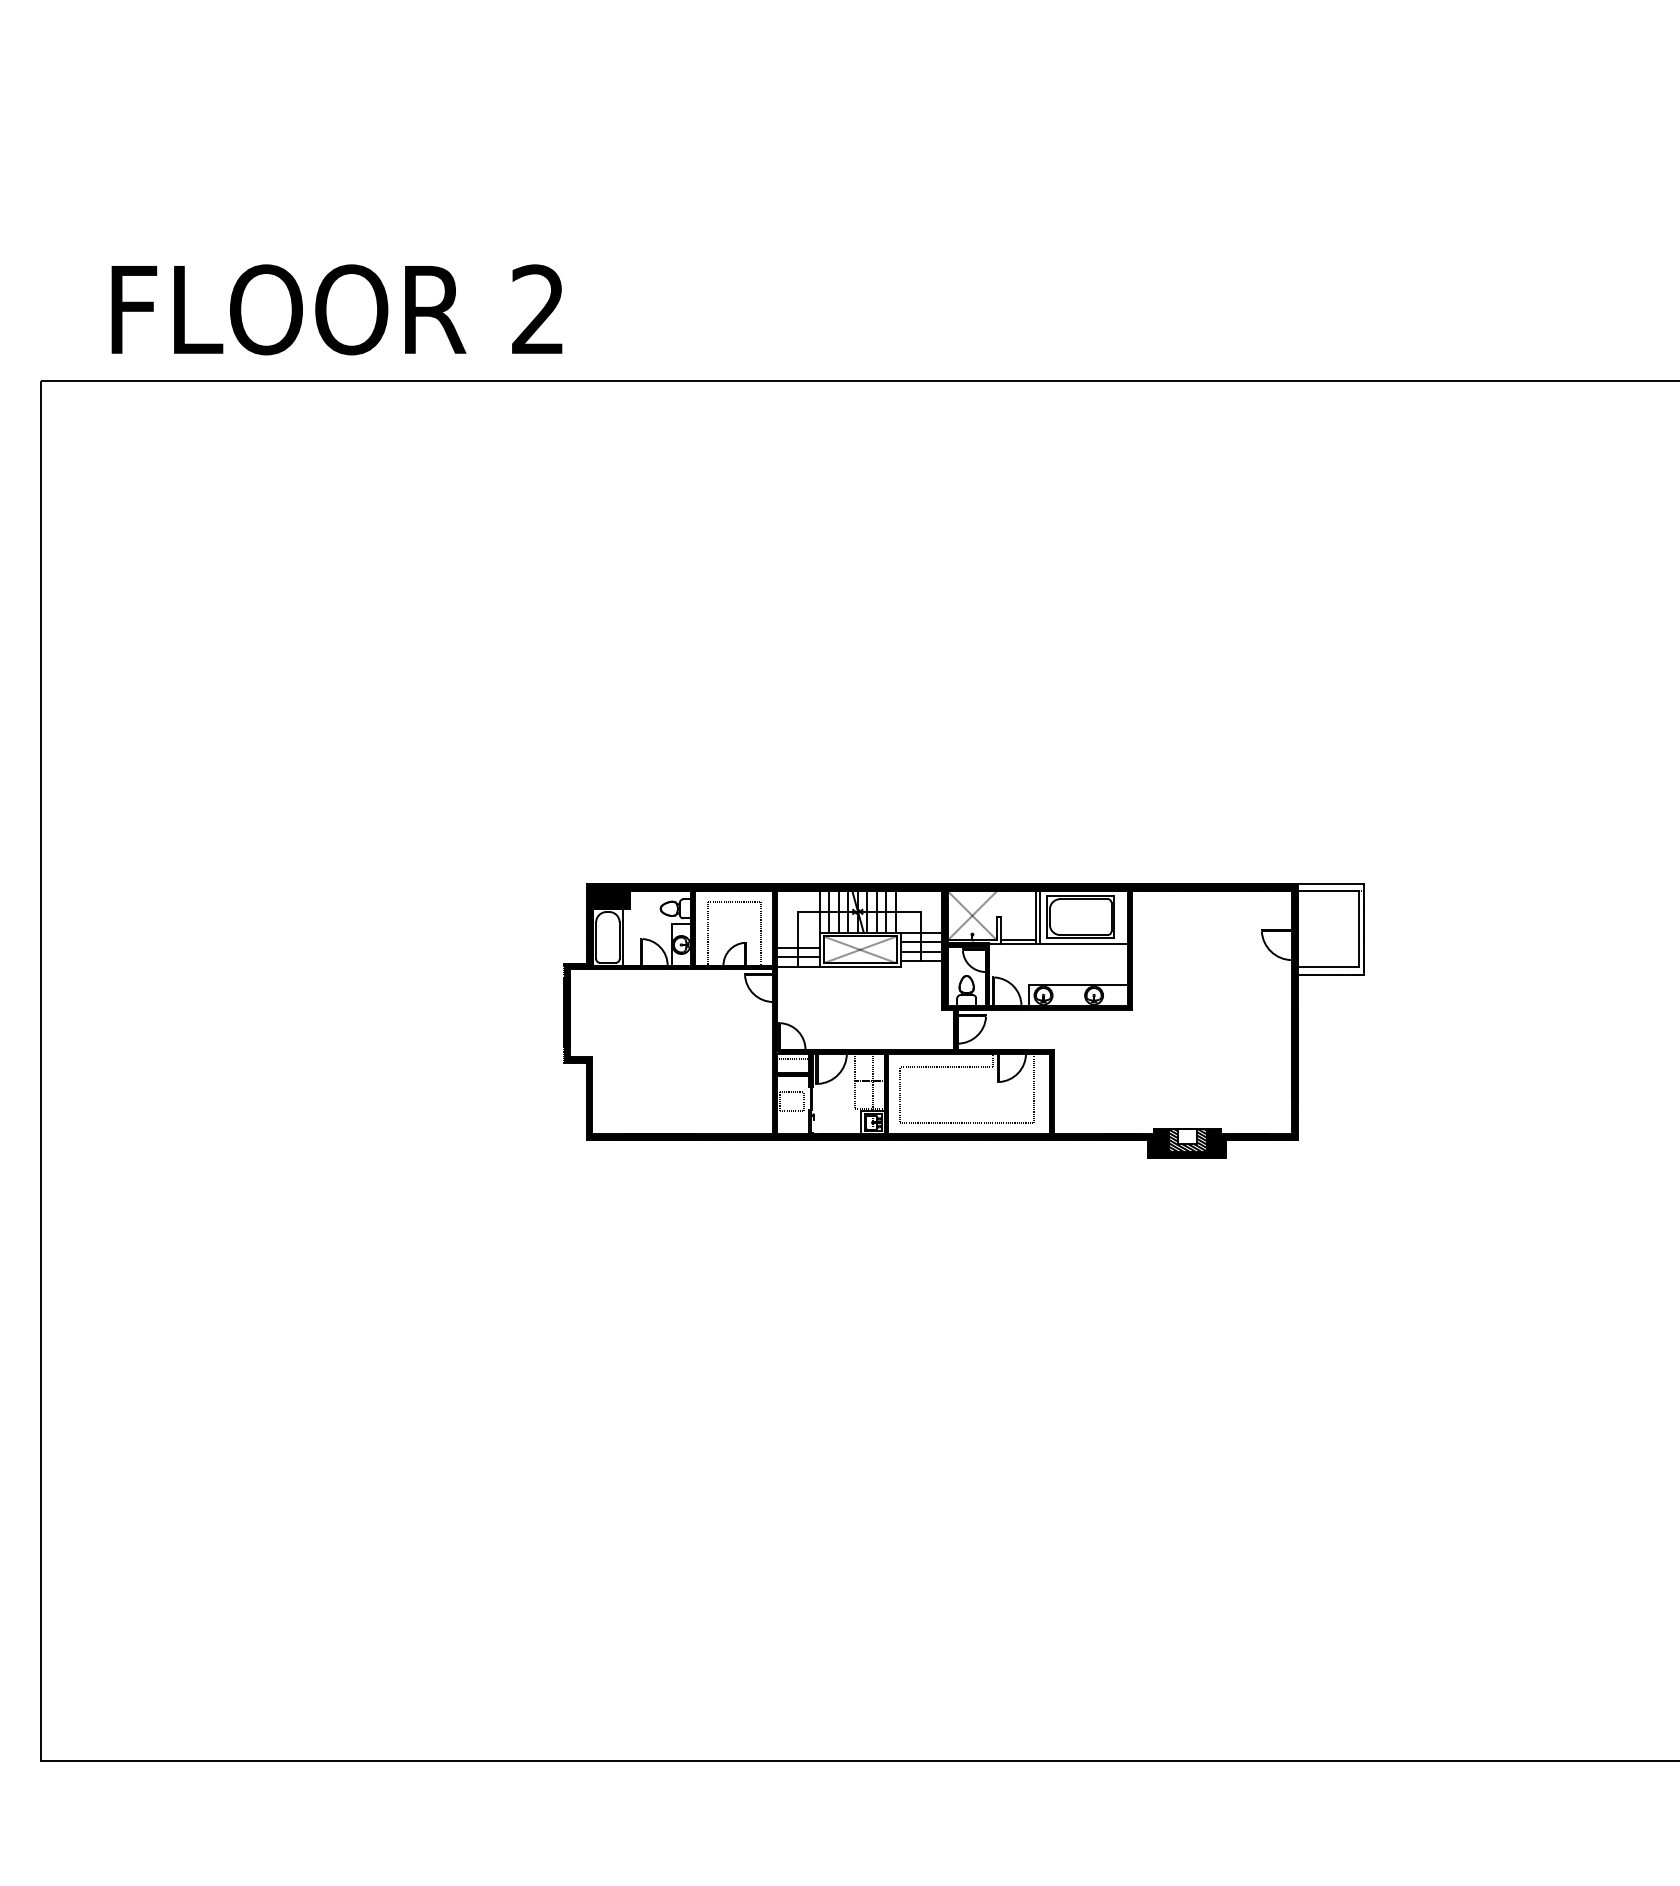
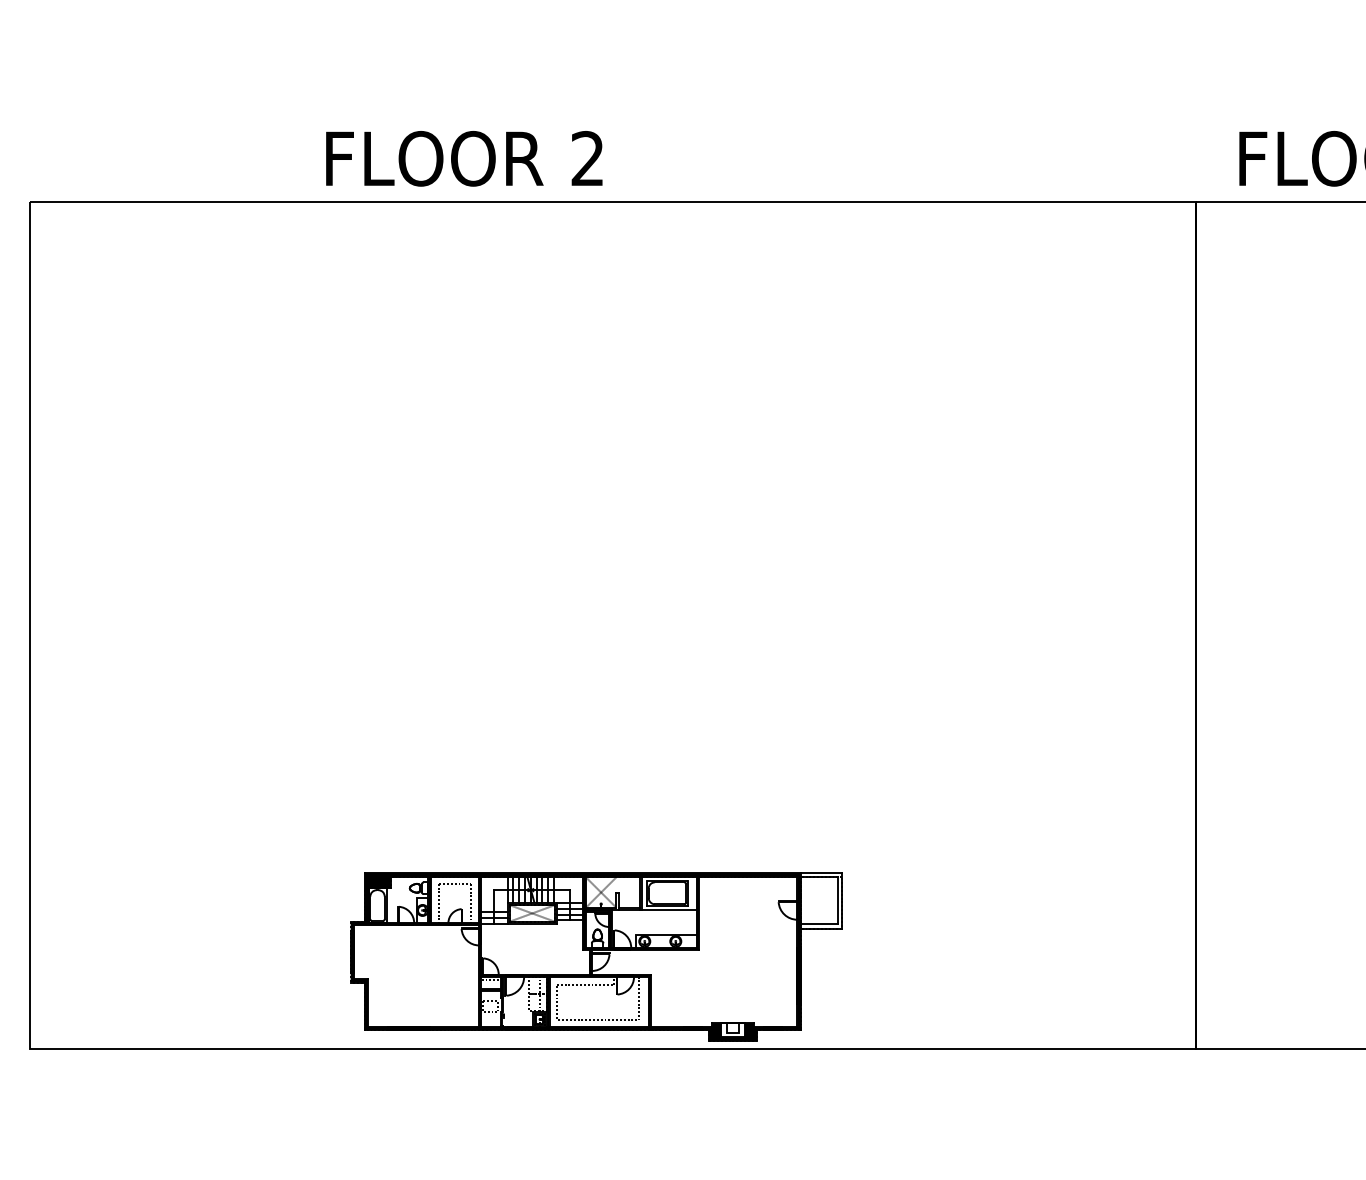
text: (337, 309) -> (464, 158), moved
part: (964, 1020) -> (596, 956), moved

